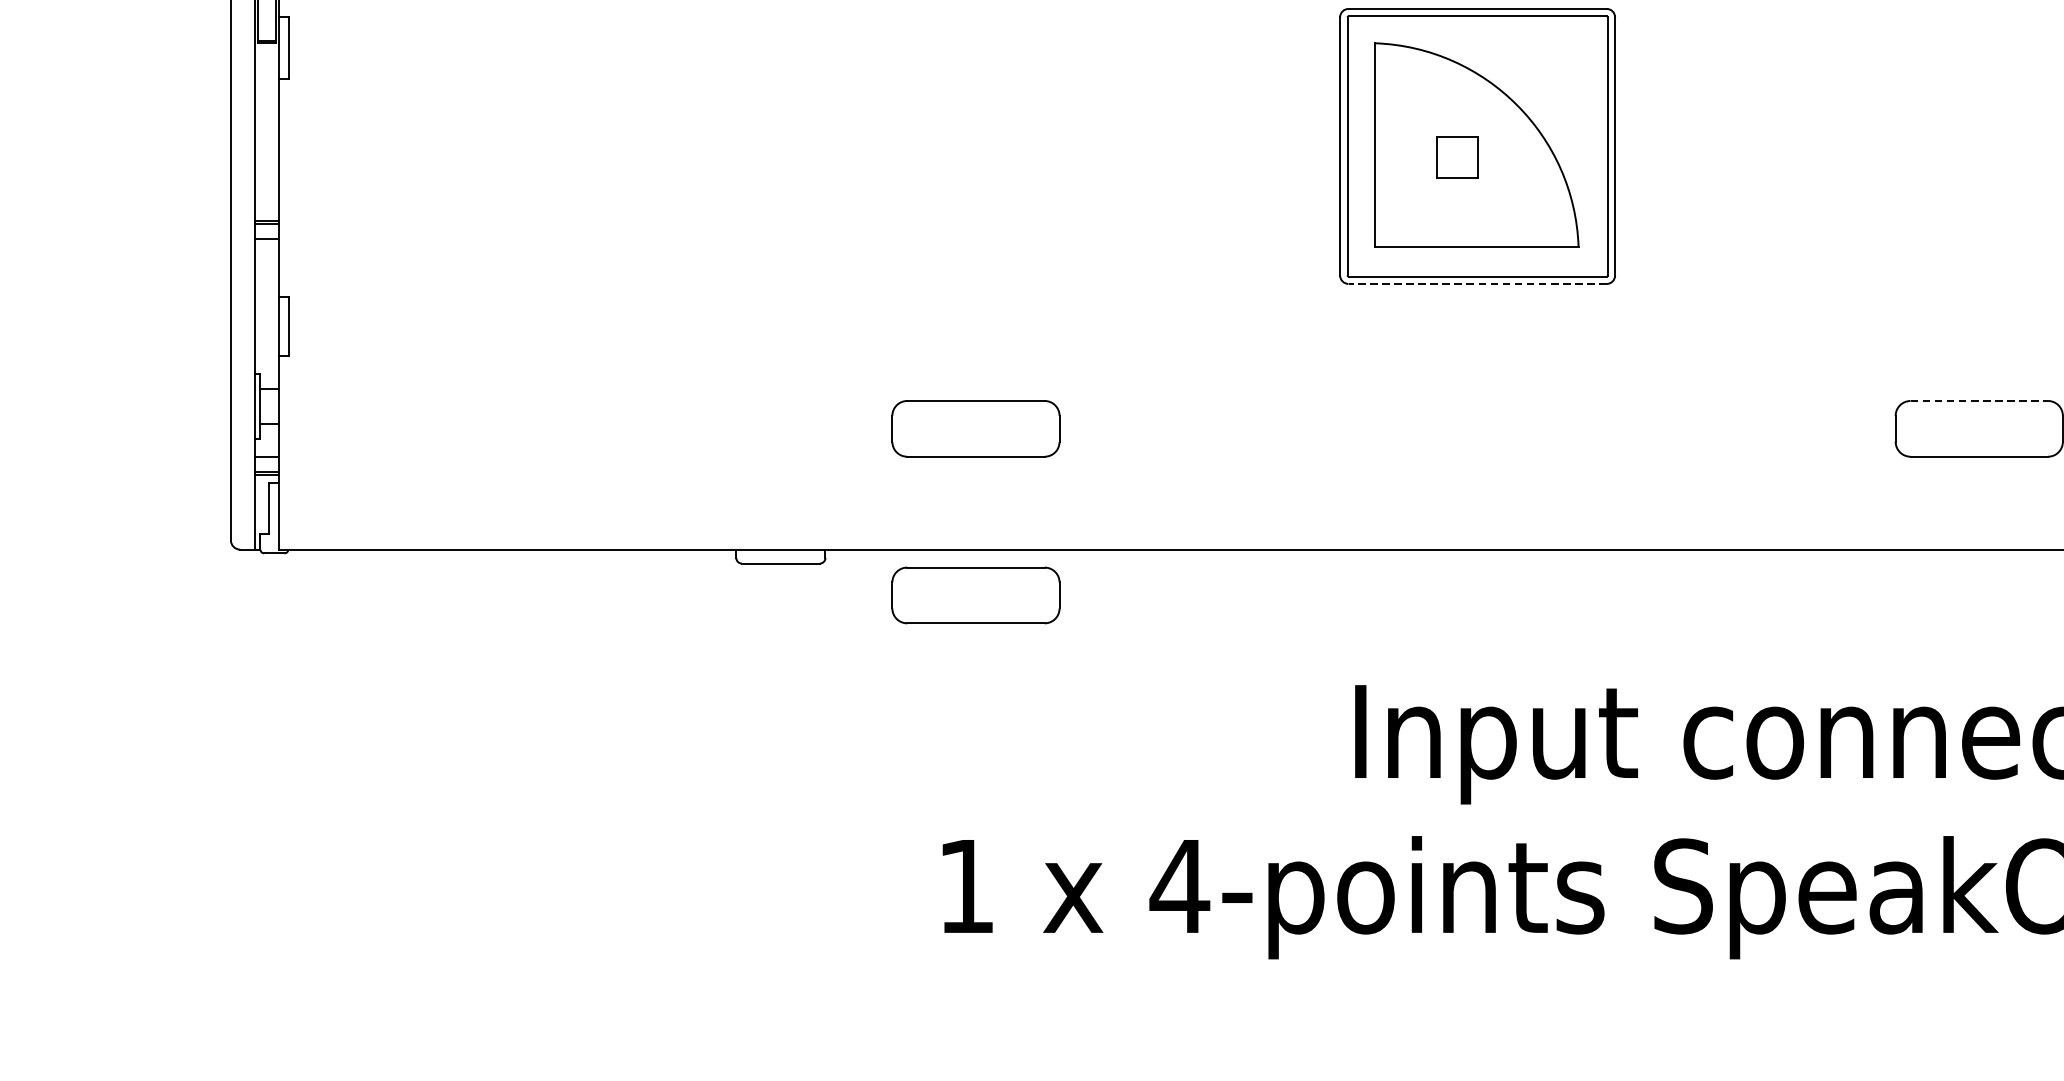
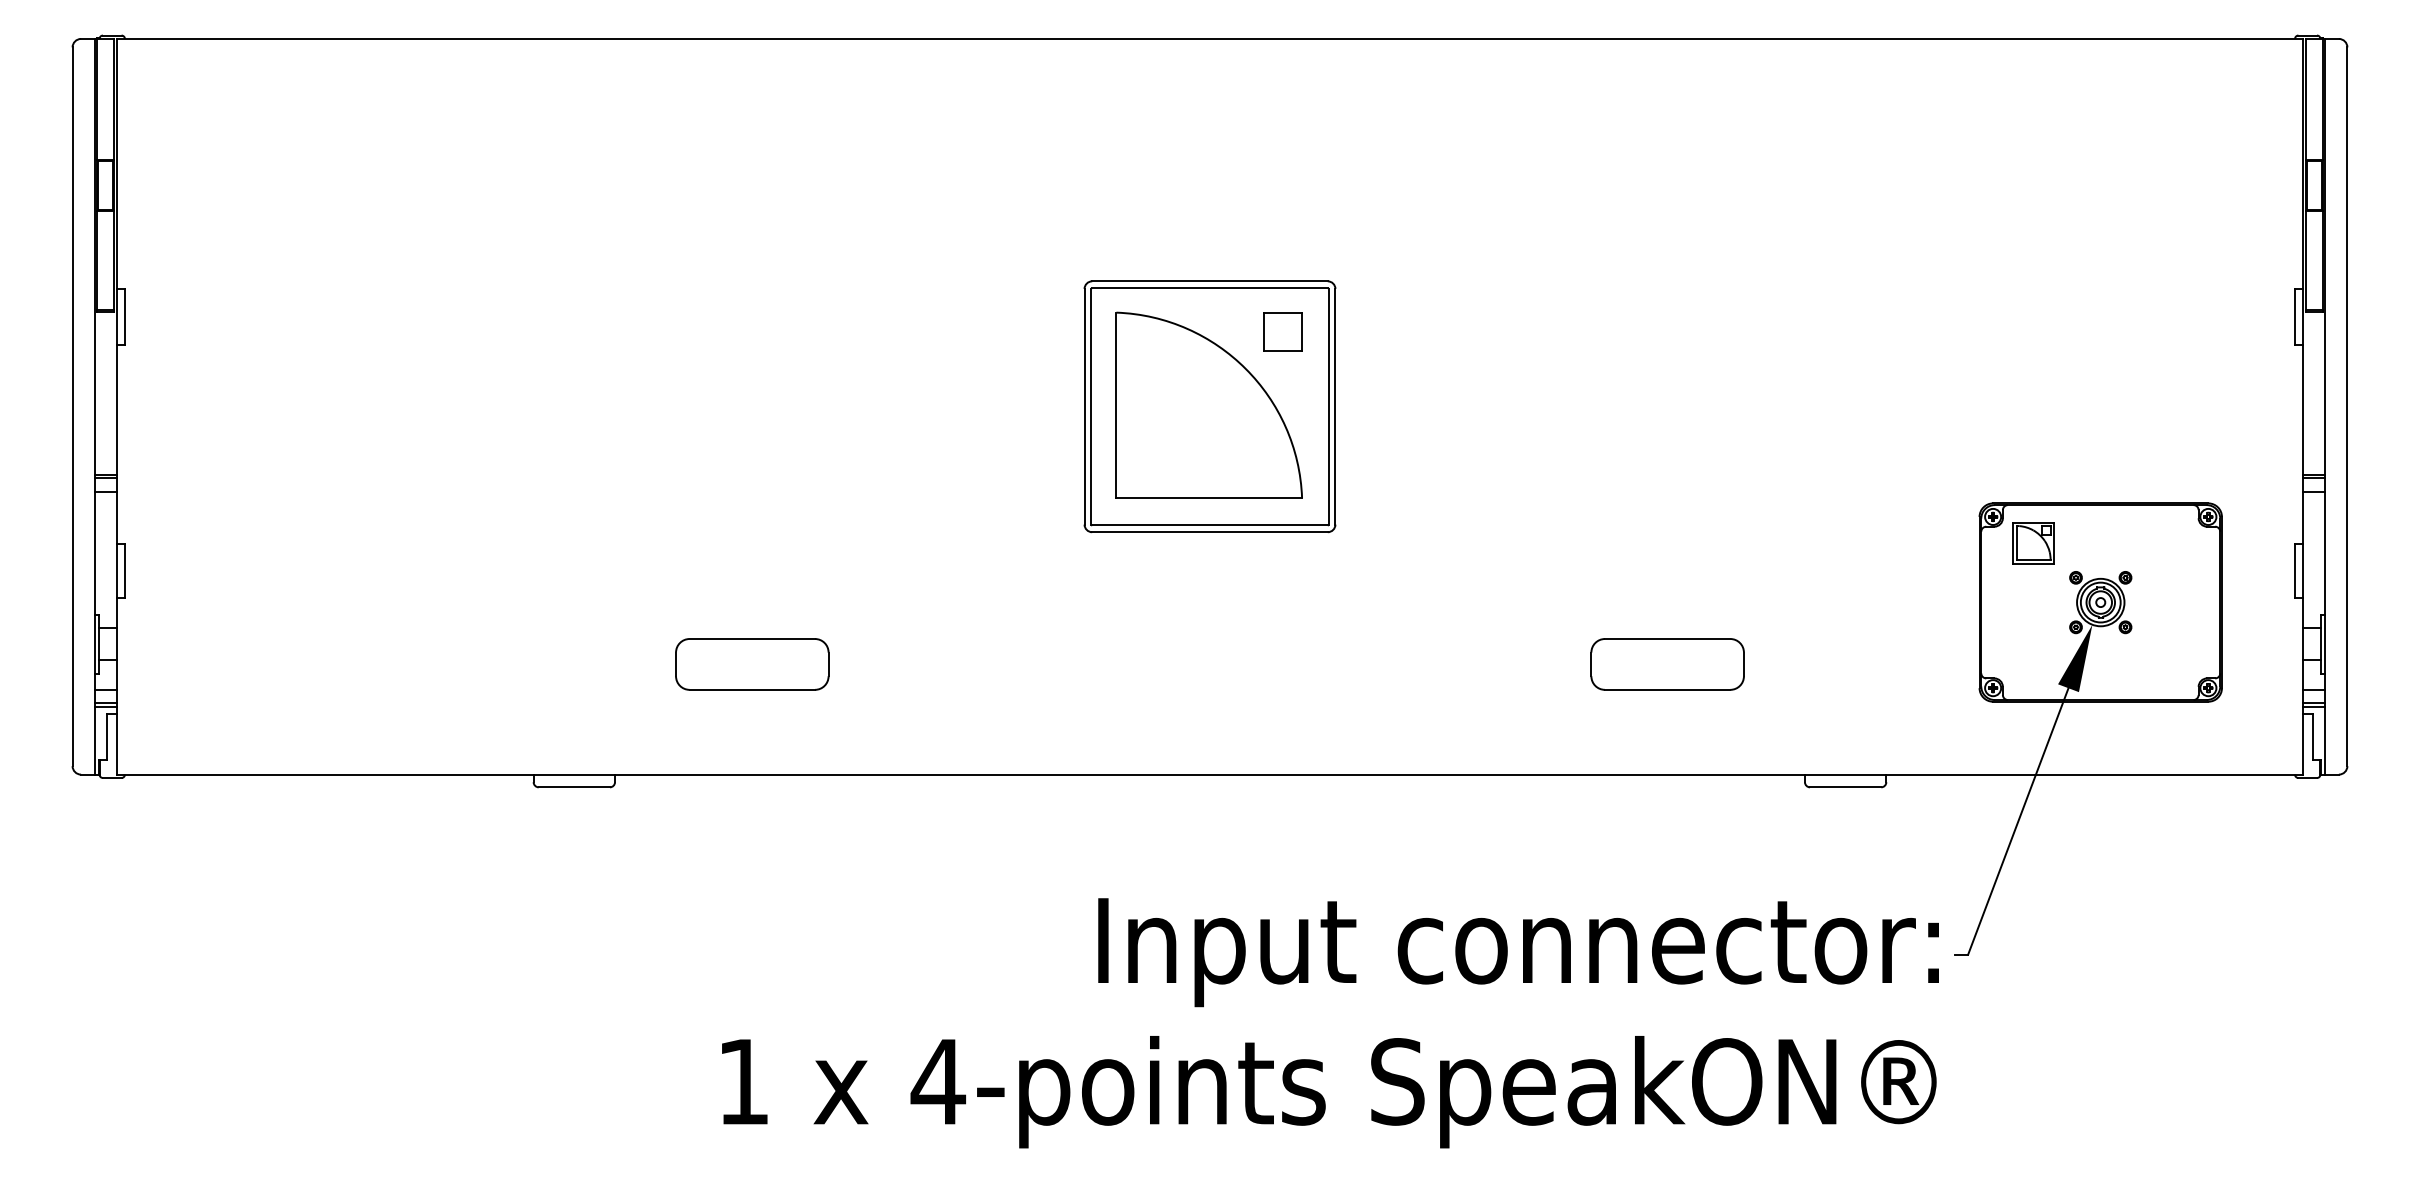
part: (1457, 157) -> (1282, 331), moved
line: (1478, 284) -> (1210, 532), dashed -> solid
line: (1979, 401) -> (1667, 639), dashed -> solid
part: (976, 595) -> (752, 816), removed

